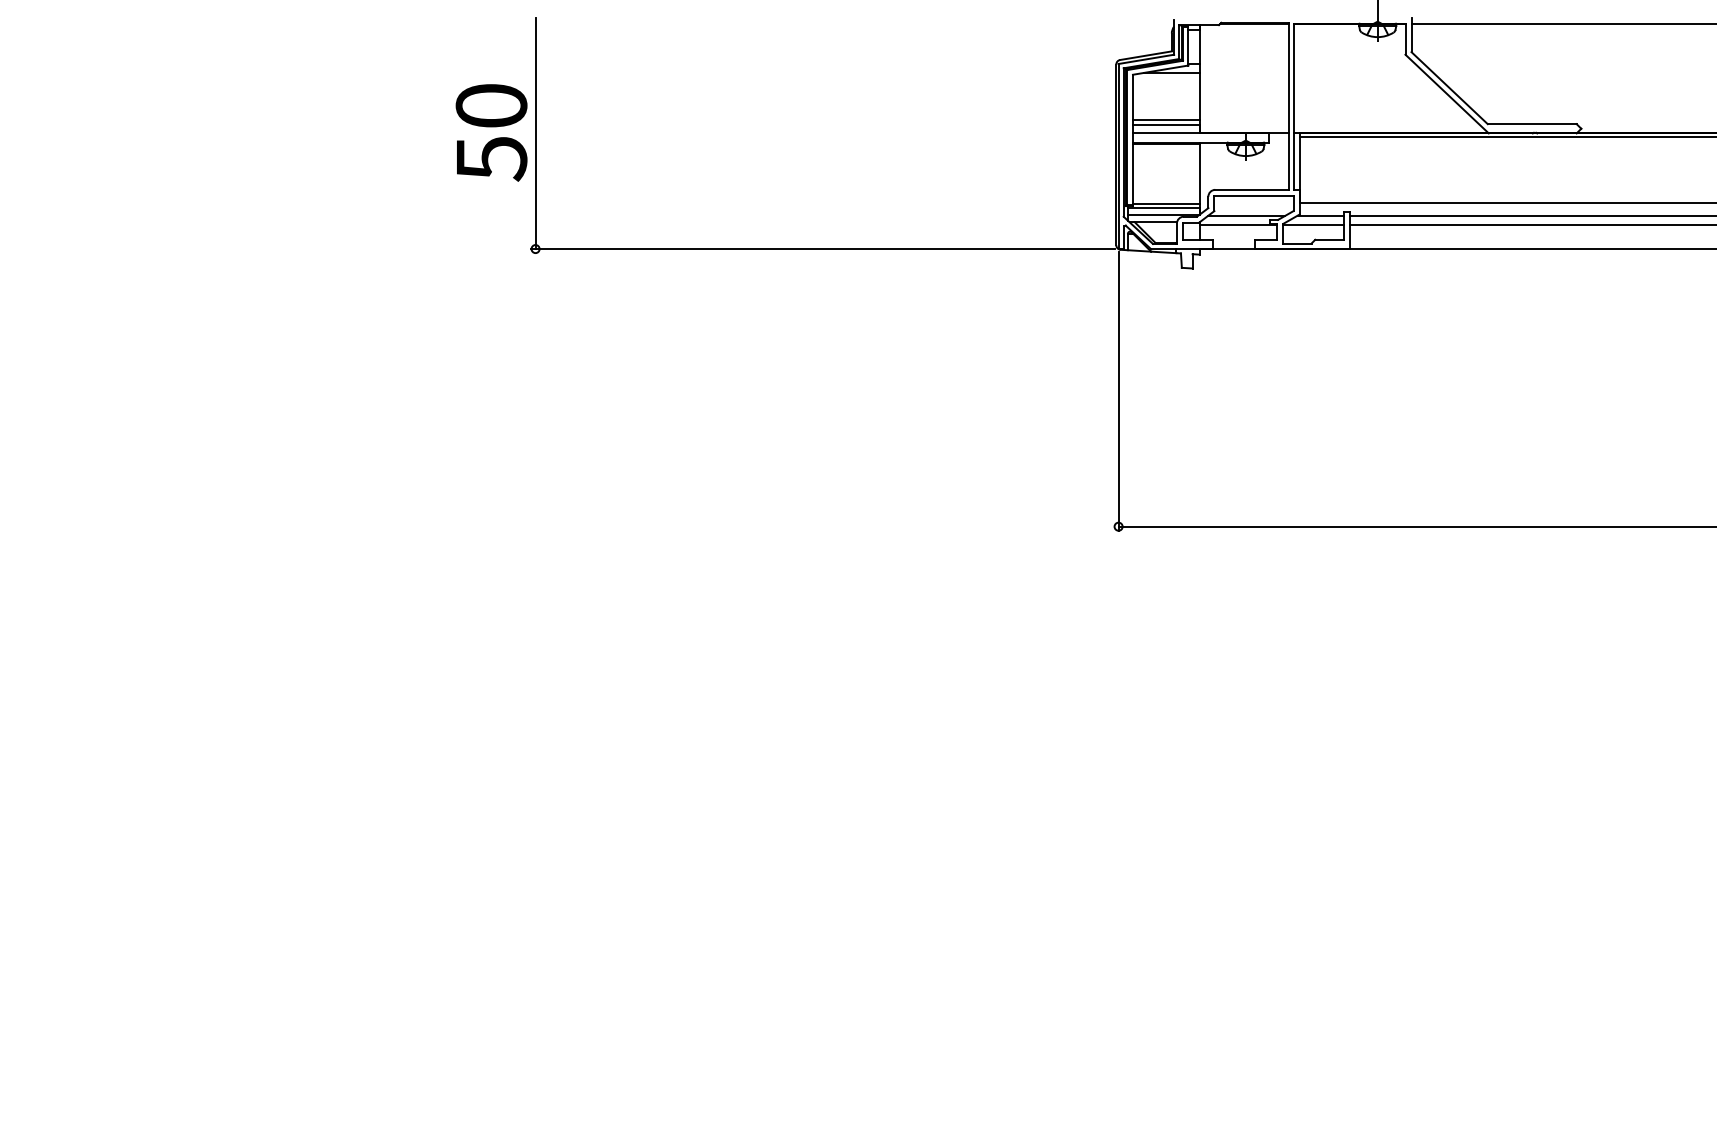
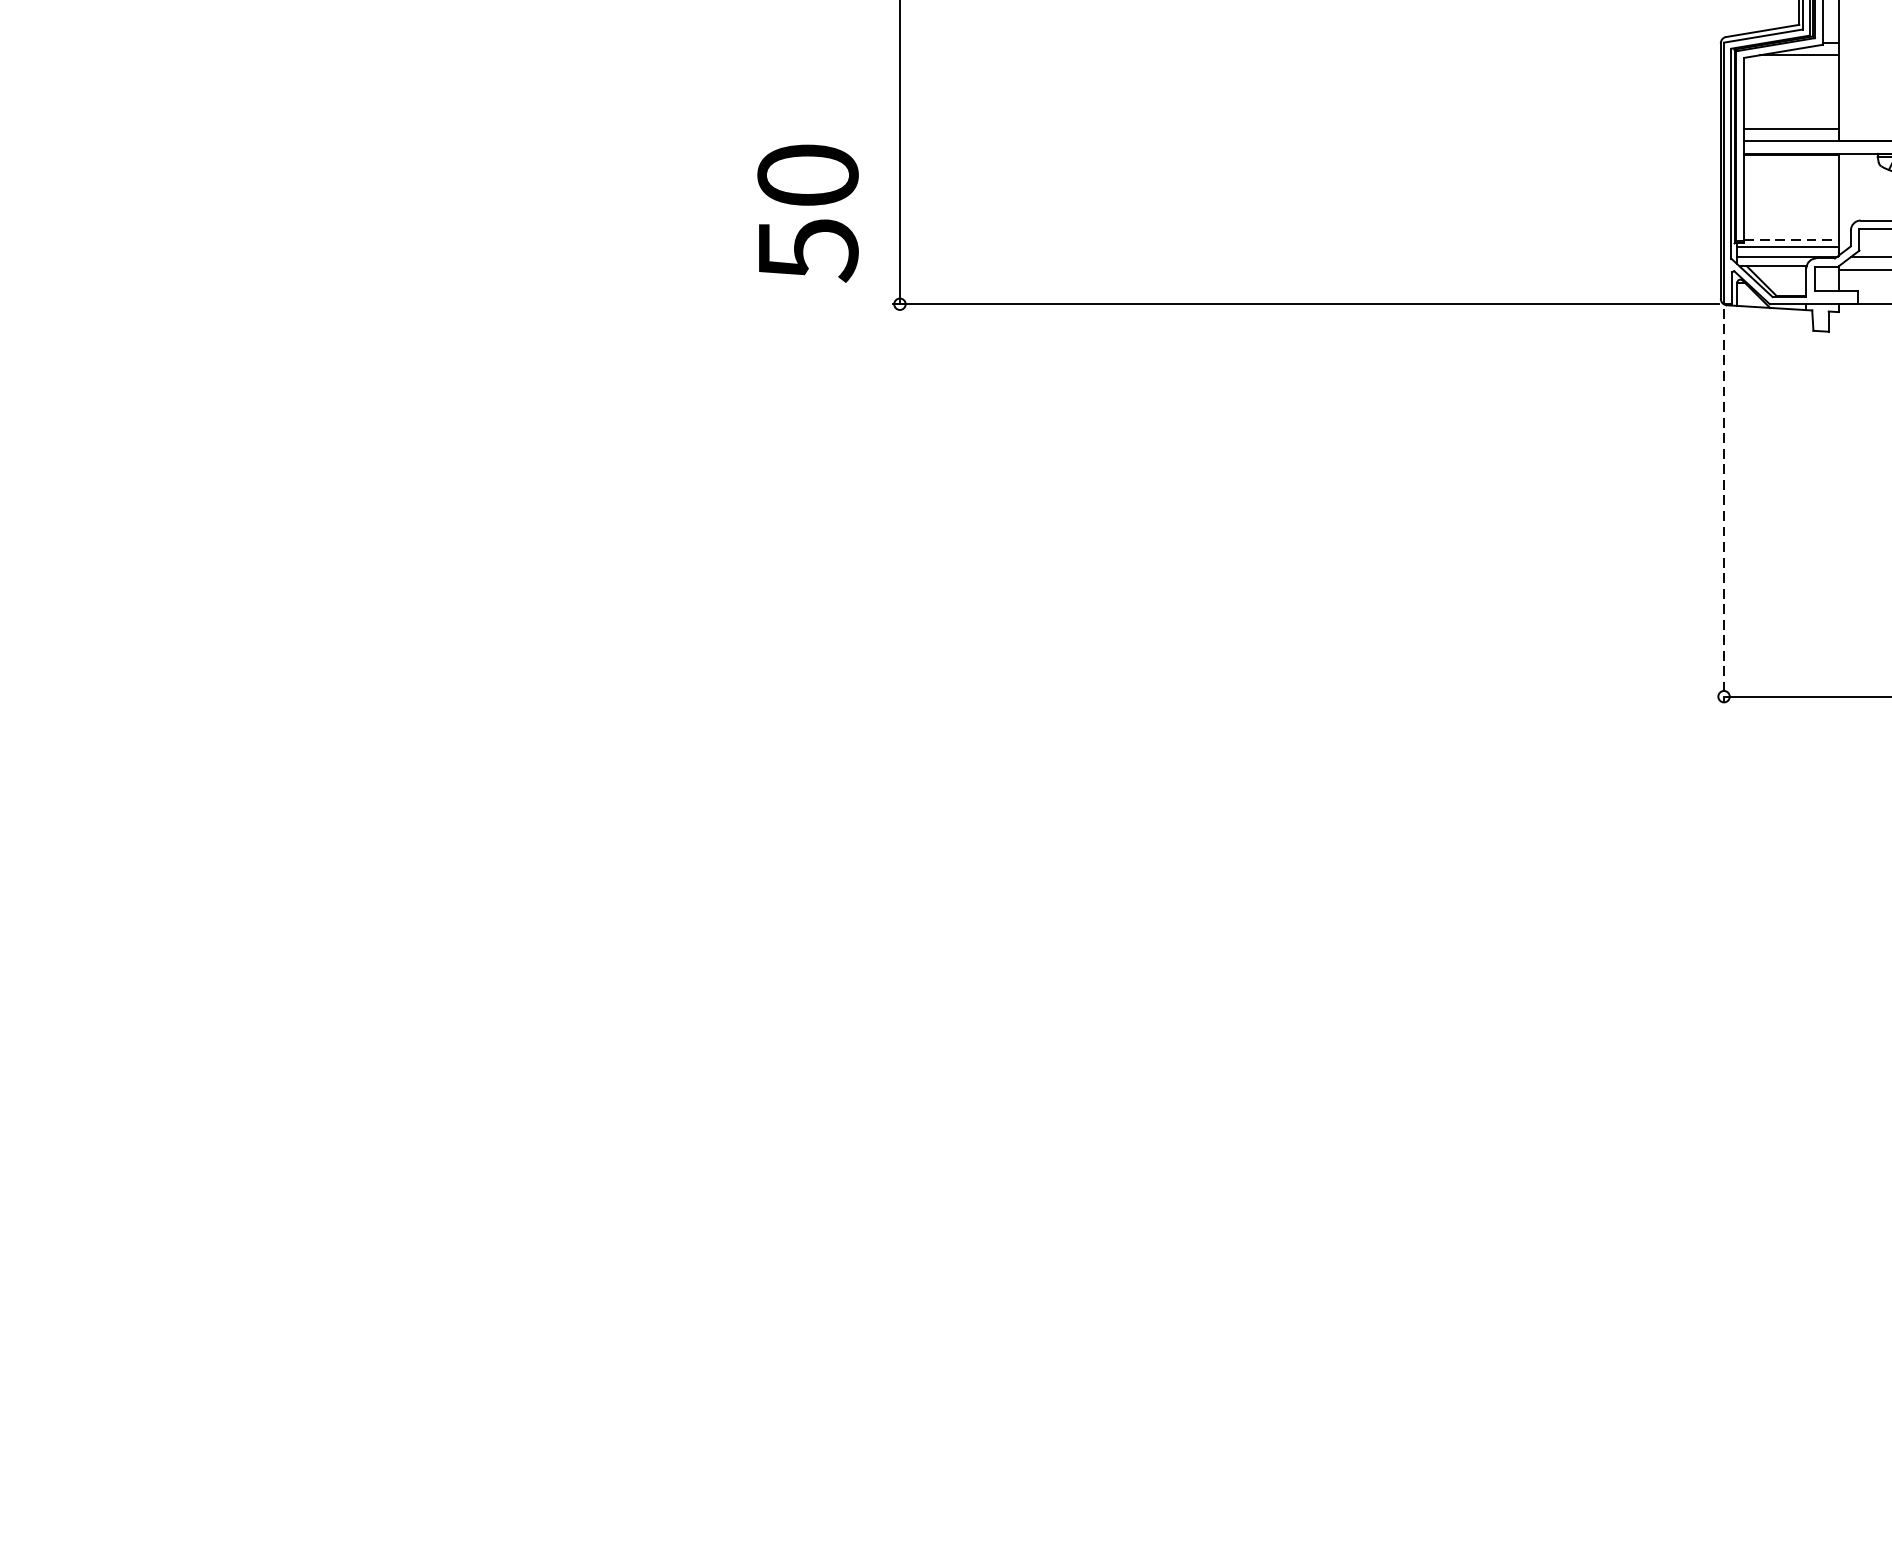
line: (1165, 120) -> (1790, 122), removed
text: (491, 132) -> (807, 212), moved
line: (1166, 203) -> (1791, 239), solid -> dashed
line: (1118, 391) -> (1723, 505), solid -> dashed

